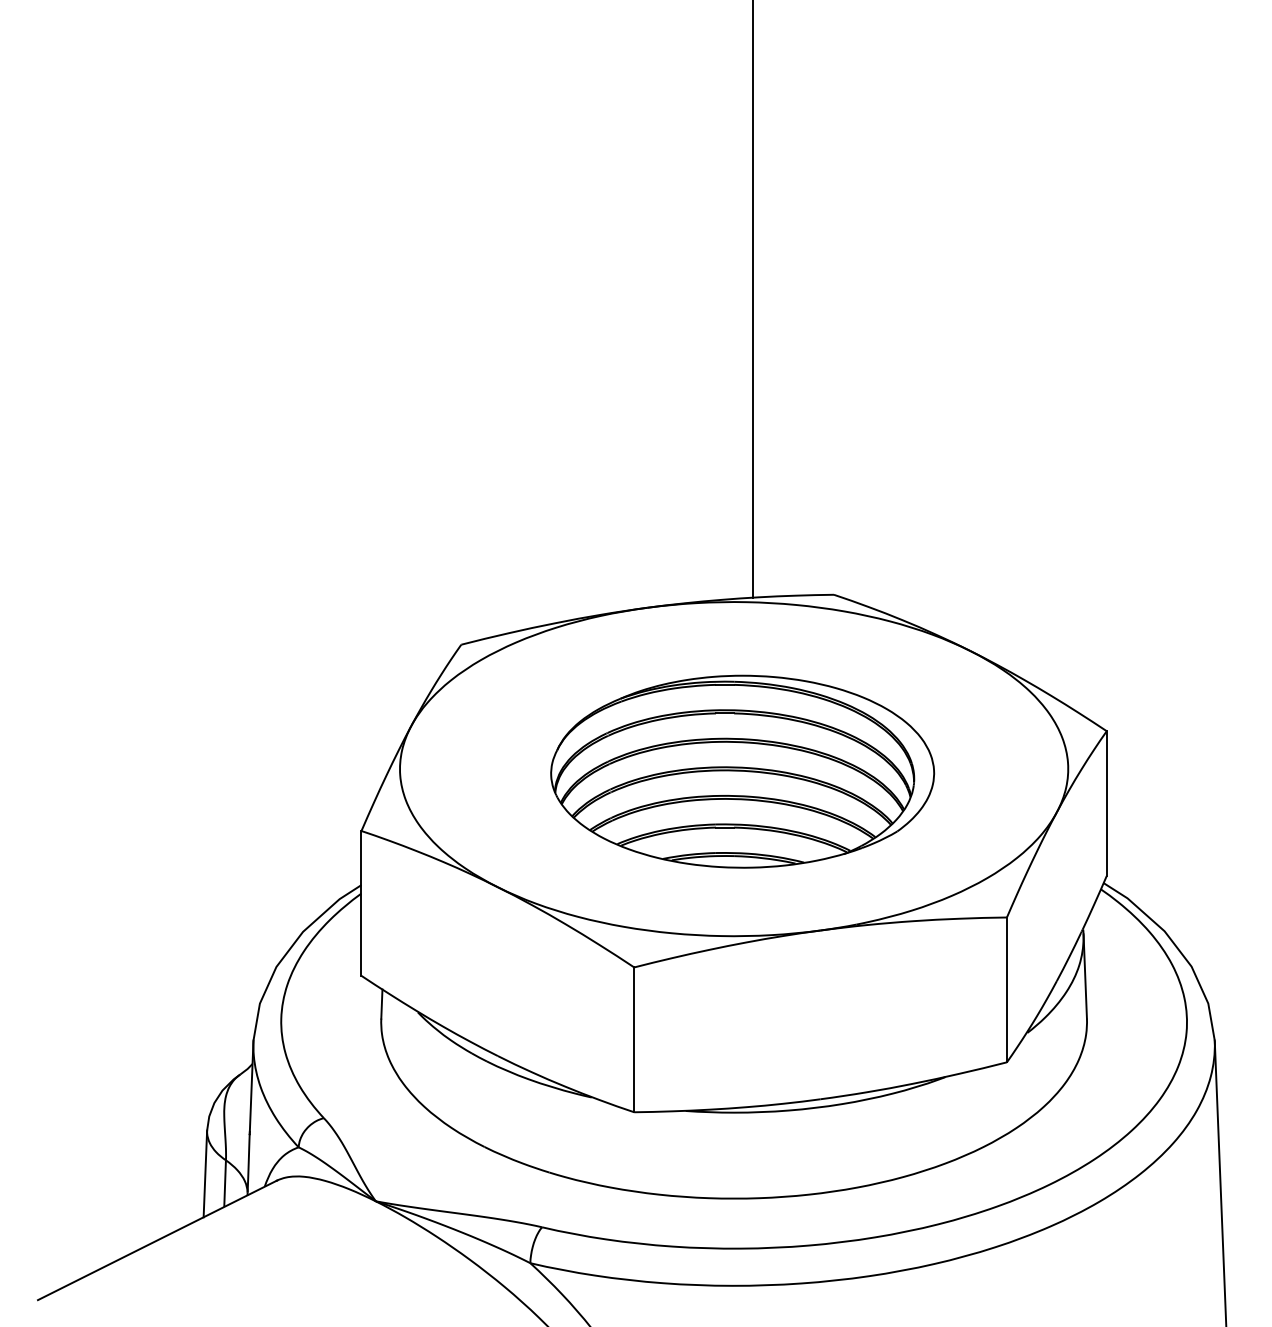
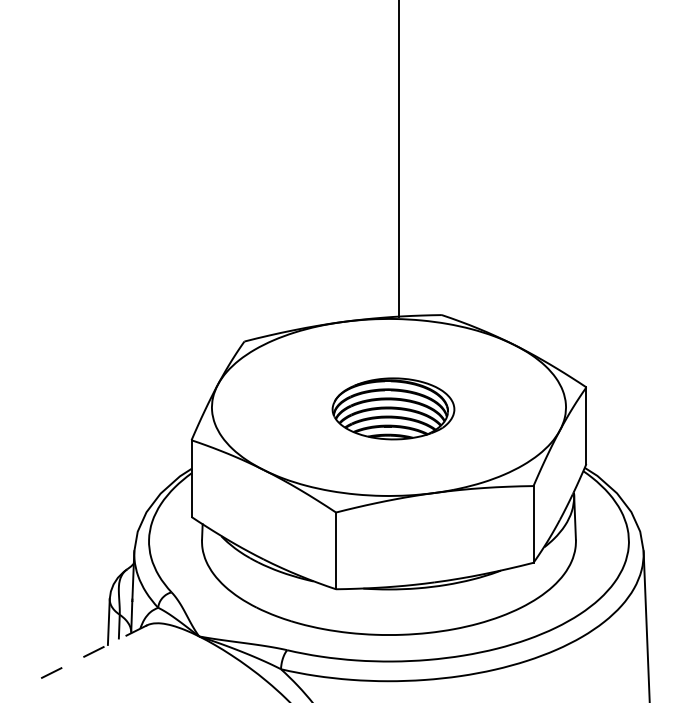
part: (742, 771) -> (393, 408), size x0.6
line: (157, 1241) -> (83, 657), solid -> dashed

